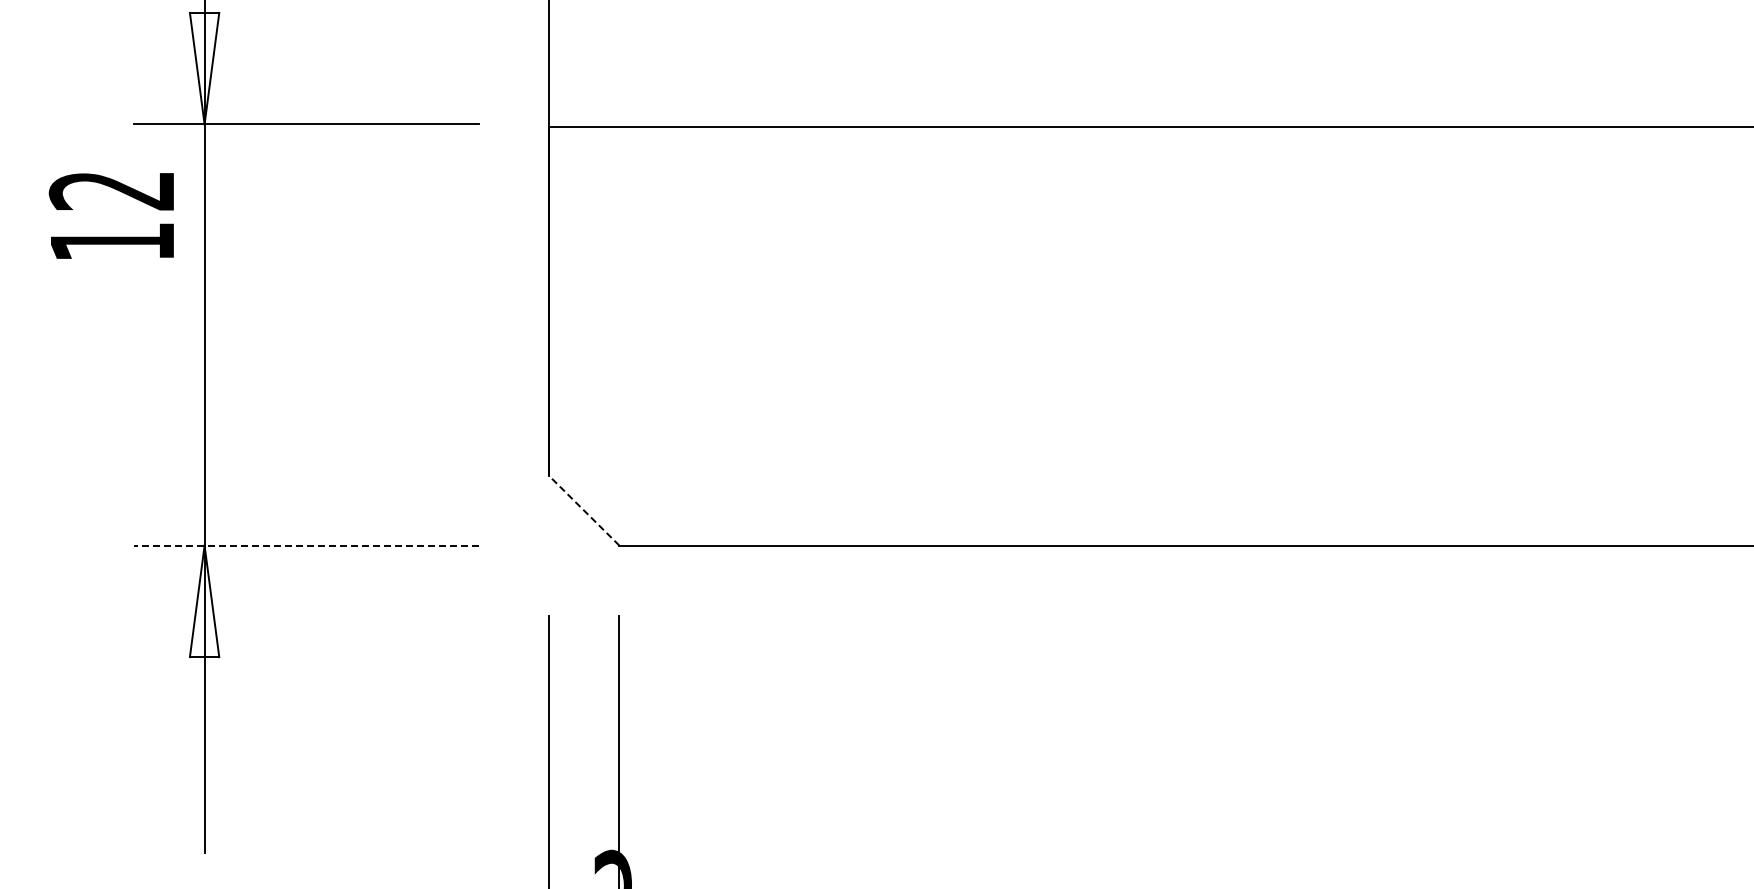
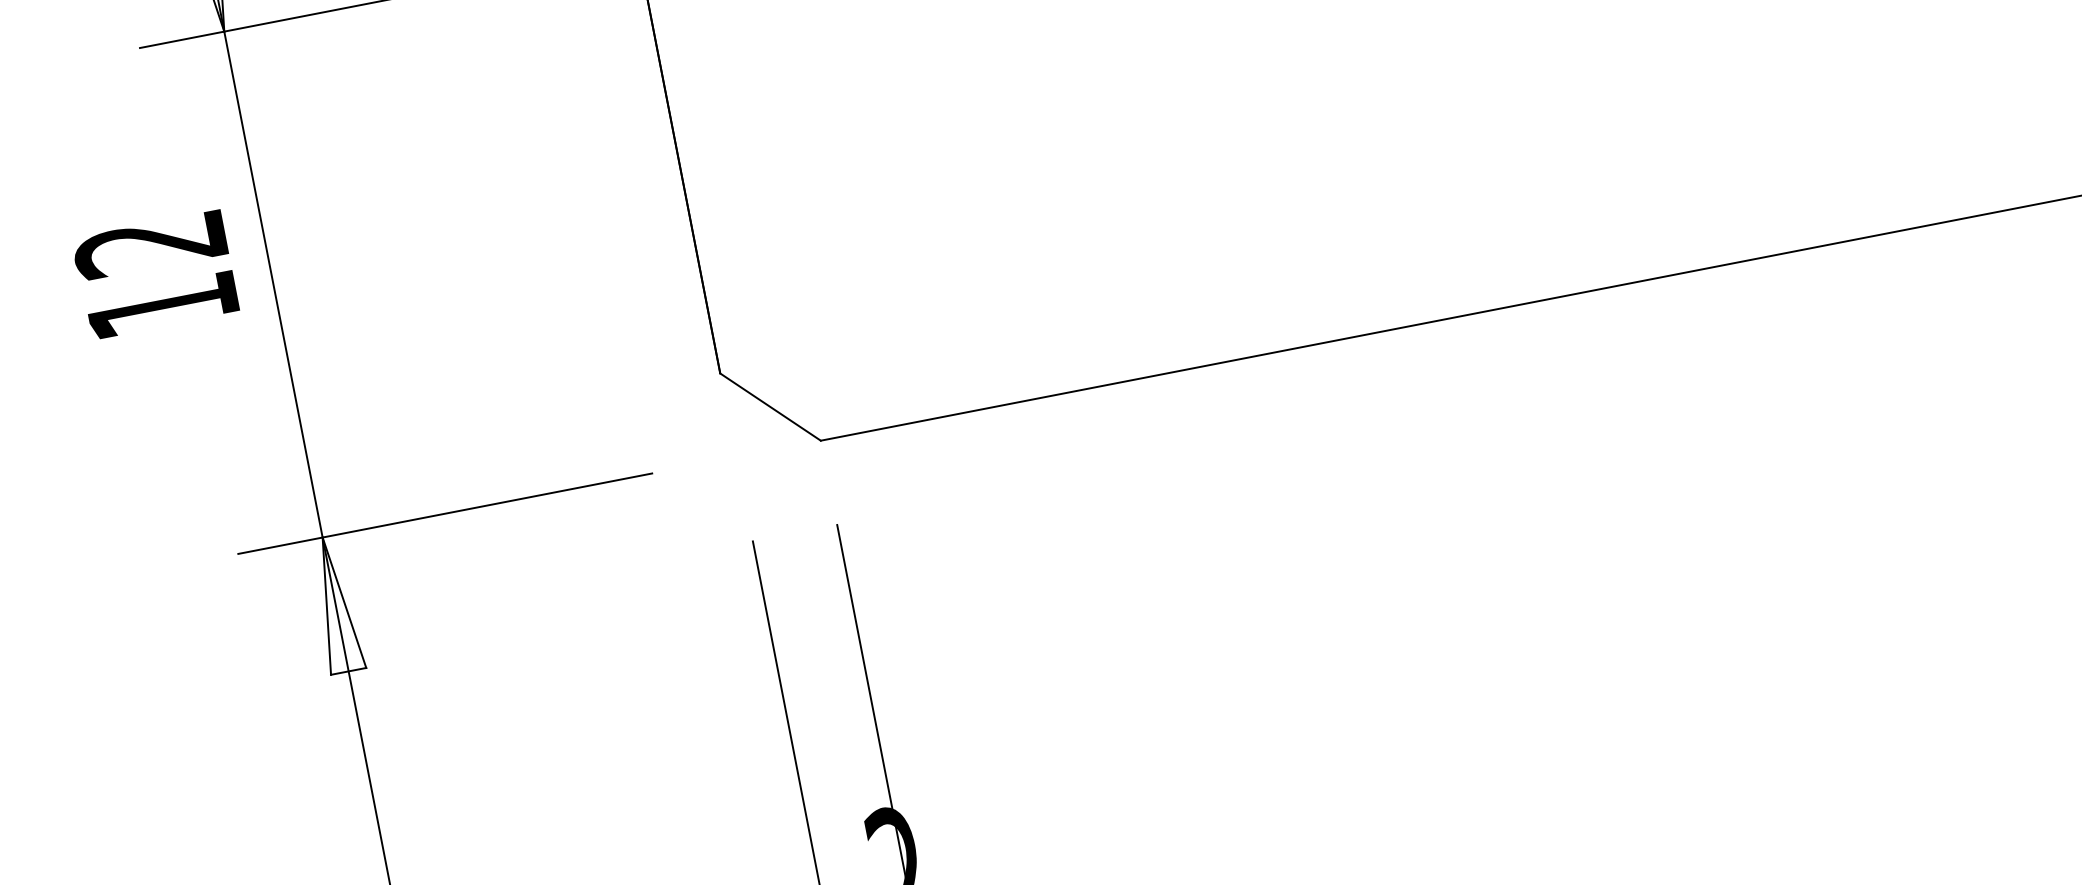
text: (110, 215) -> (154, 274), moved
line: (584, 510) -> (770, 406), dashed -> solid
line: (306, 545) -> (444, 513), dashed -> solid

